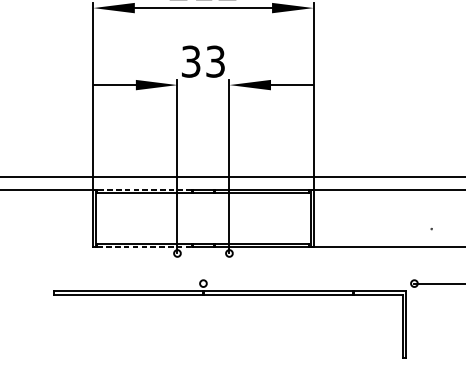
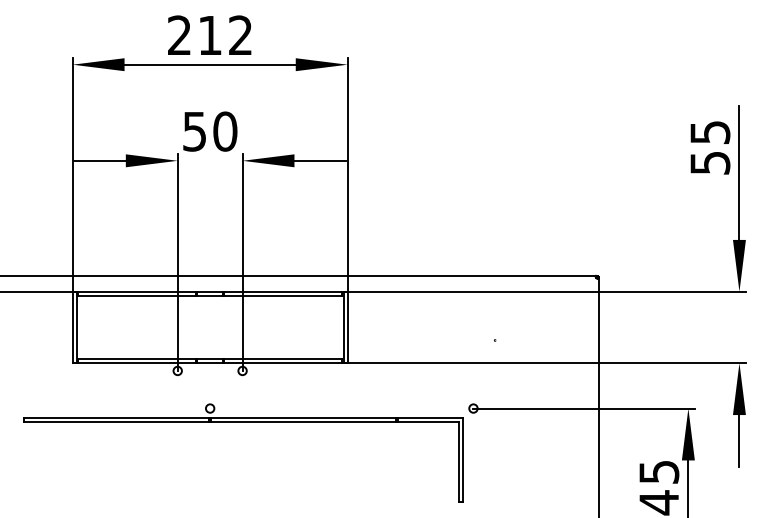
text: (203, 61) -> (210, 131), 33 -> 50
line: (144, 189) -> (136, 291), dashed -> solid
line: (145, 247) -> (137, 363), dashed -> solid

